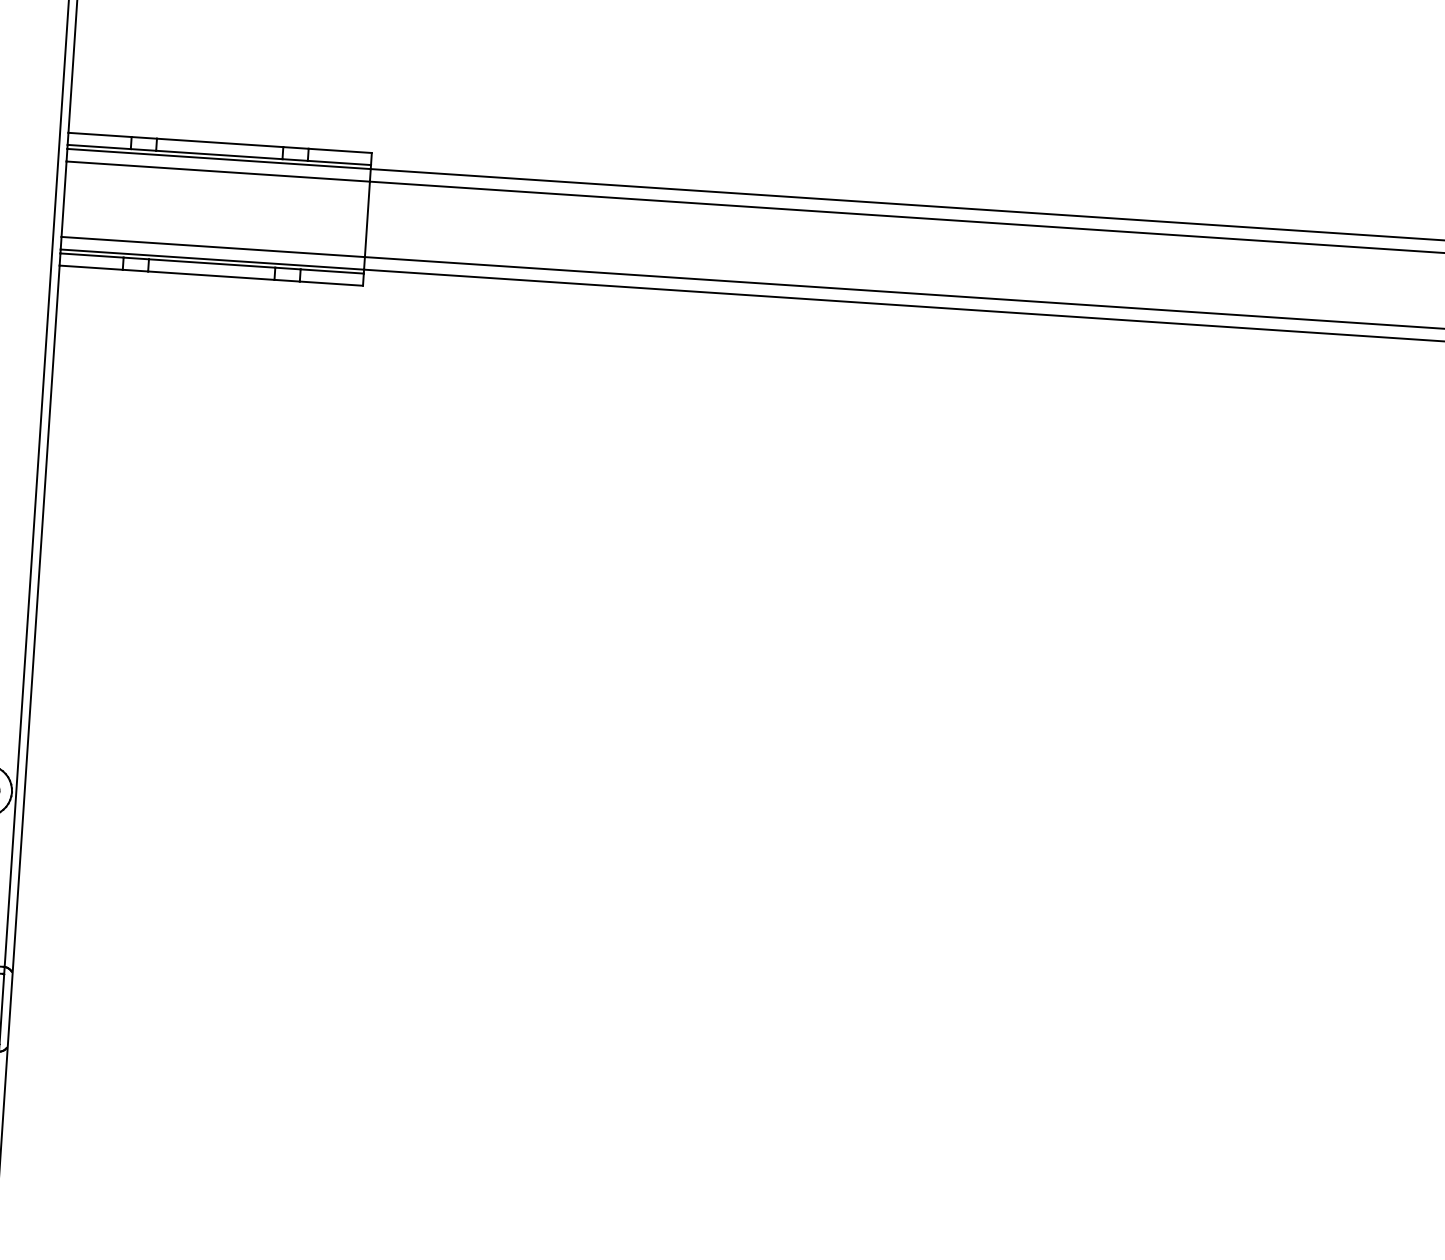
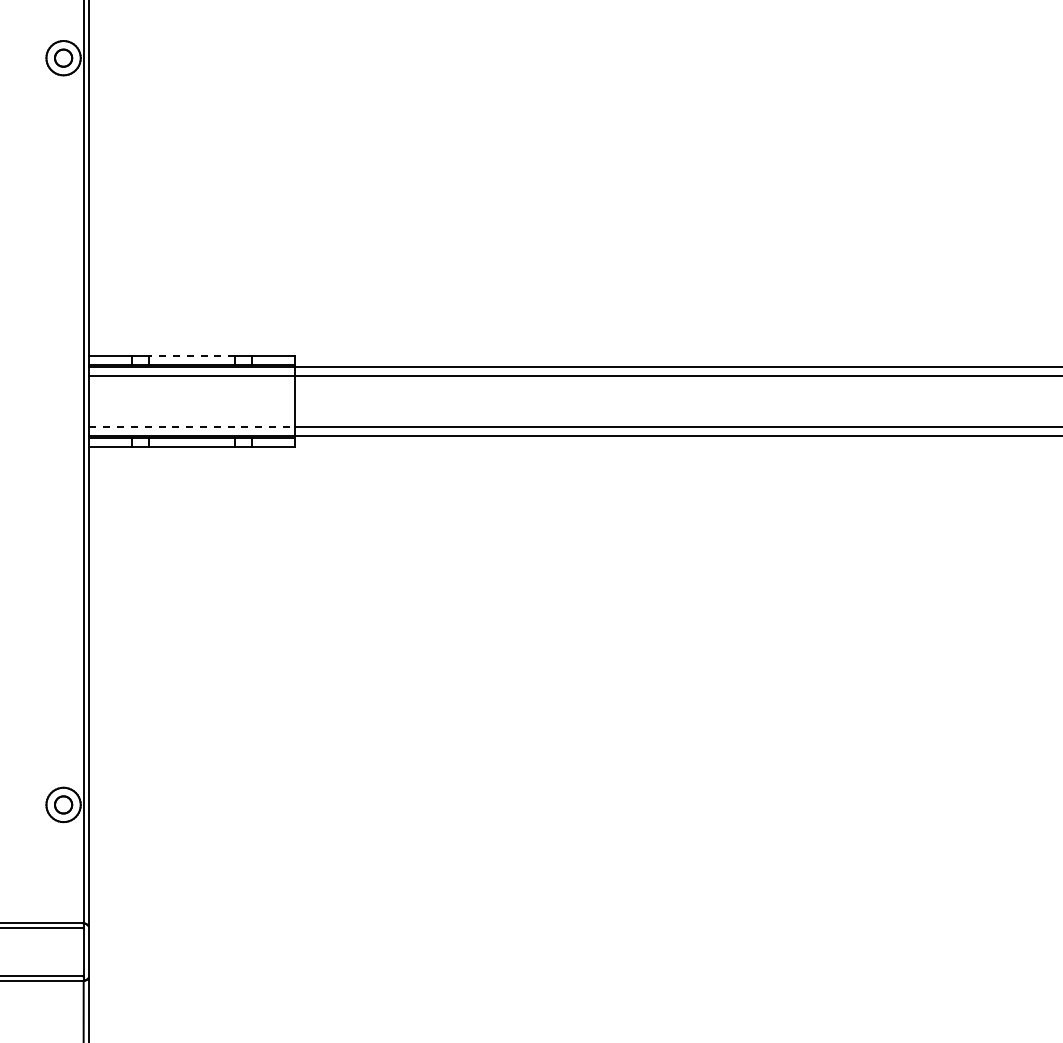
line: (220, 143) -> (192, 356), solid -> dashed
line: (213, 247) -> (192, 427), solid -> dashed

